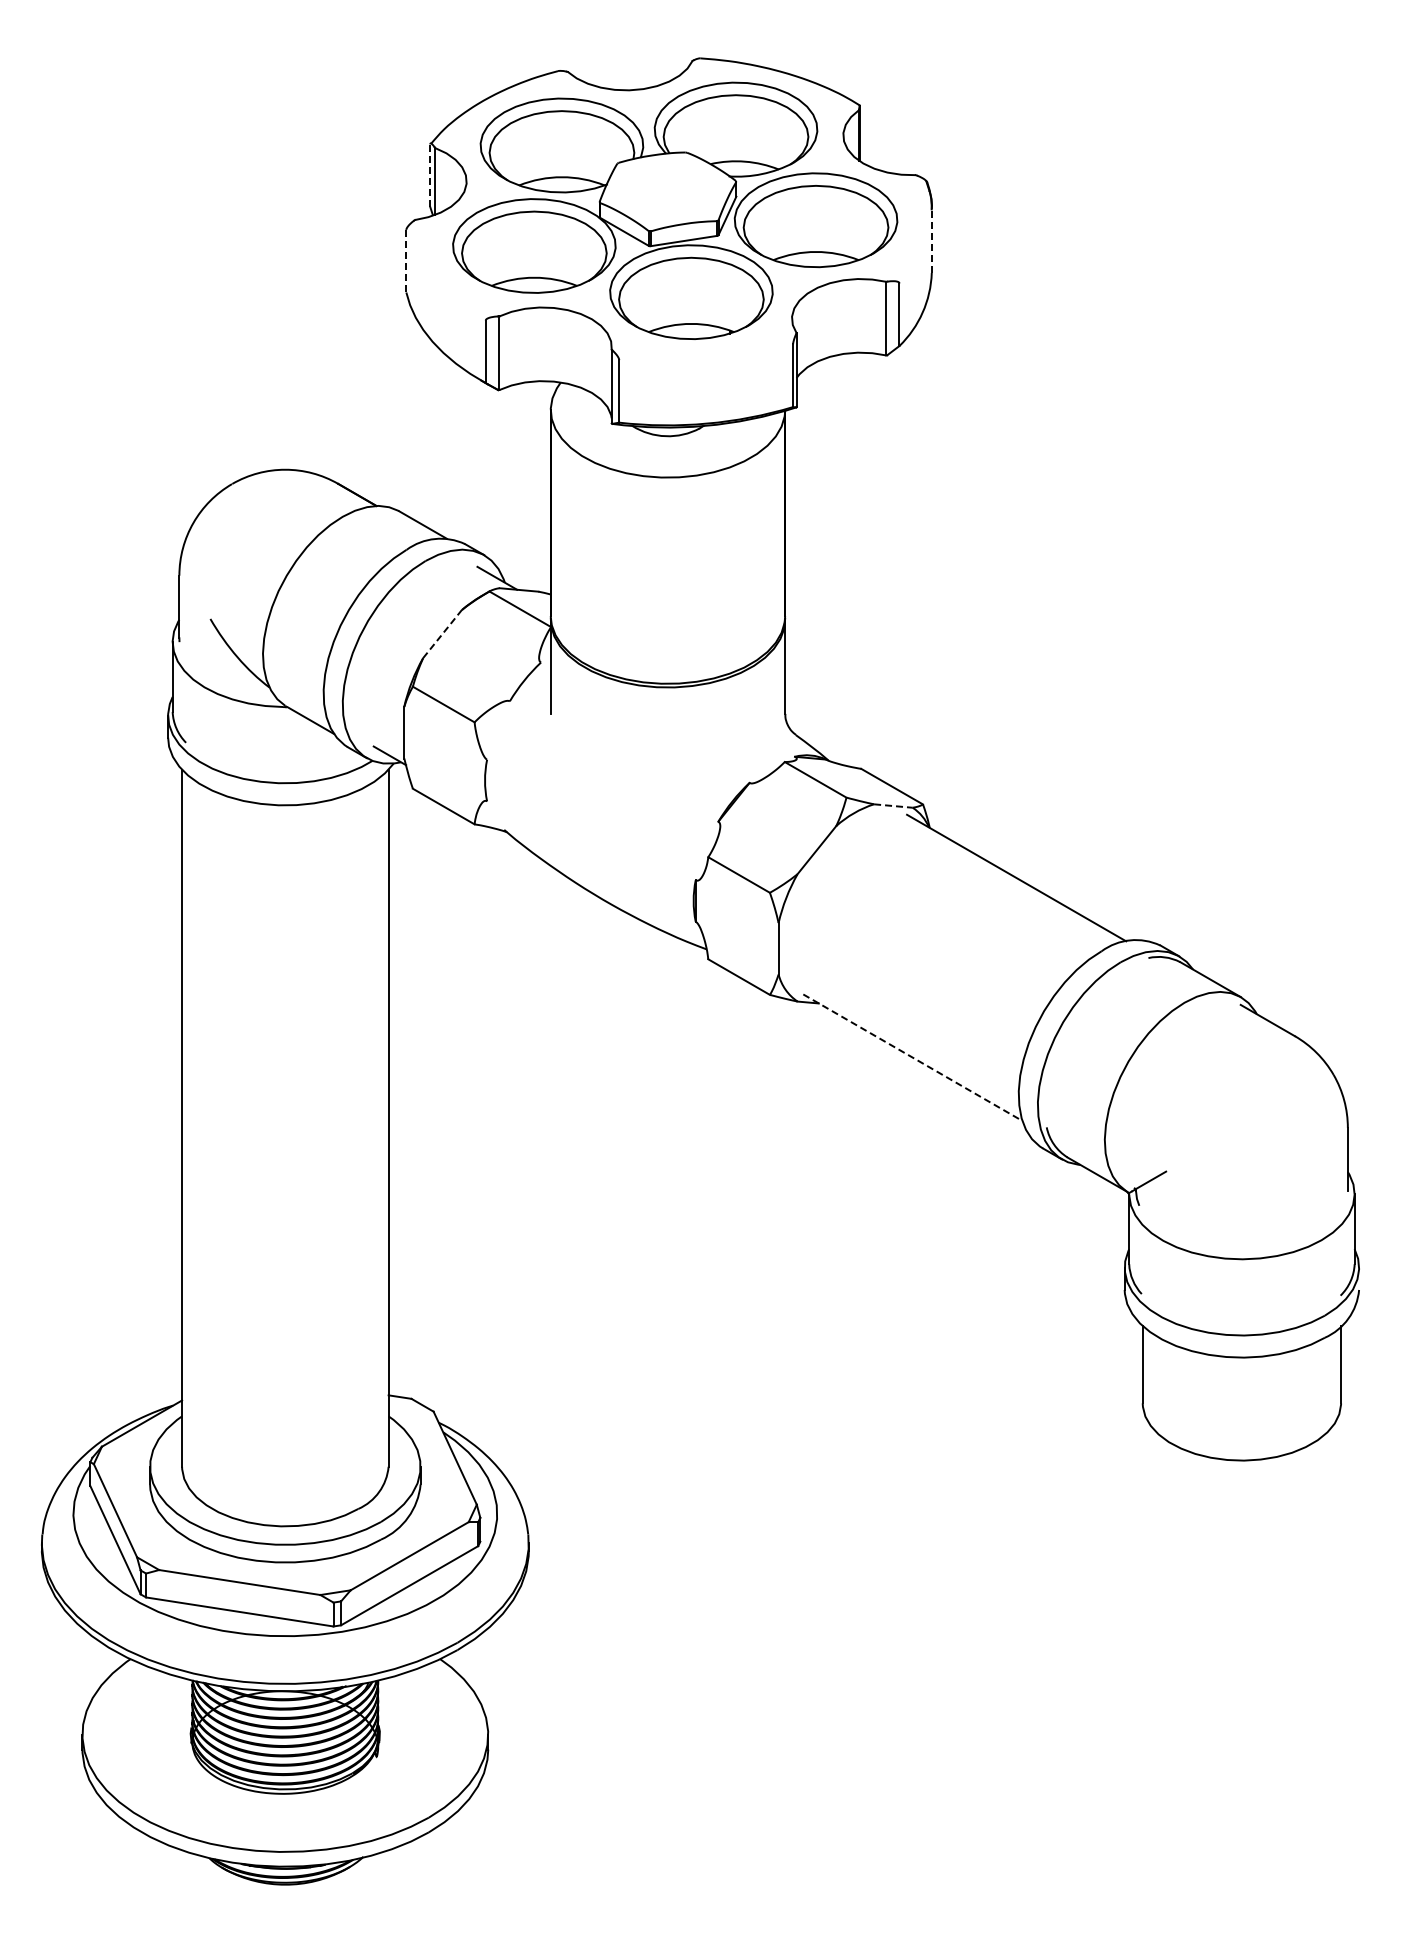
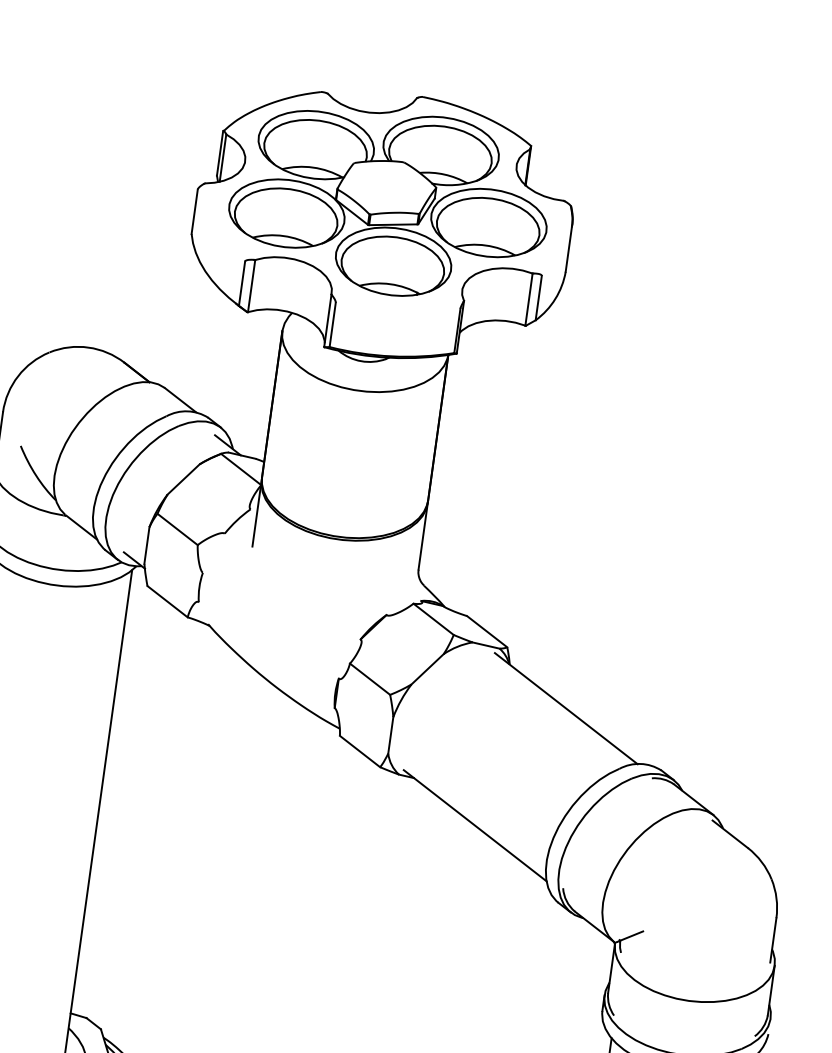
line: (430, 175) -> (220, 153), dashed -> solid
line: (931, 241) -> (568, 249), dashed -> solid
line: (406, 261) -> (194, 211), dashed -> solid
line: (442, 634) -> (183, 479), dashed -> solid
line: (893, 806) -> (486, 645), dashed -> solid
line: (912, 1057) -> (474, 825), dashed -> solid

